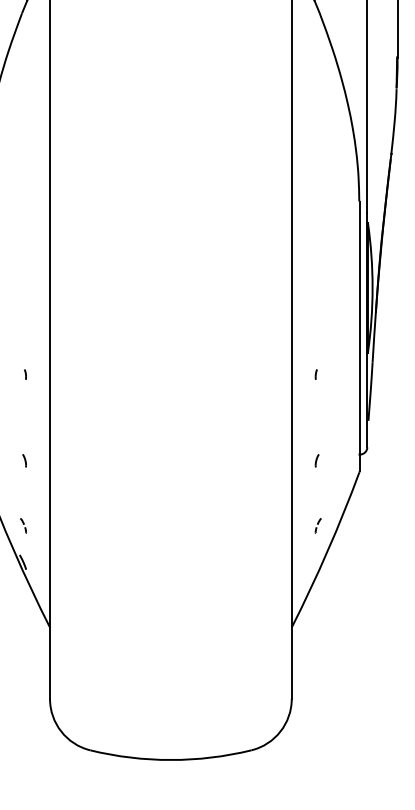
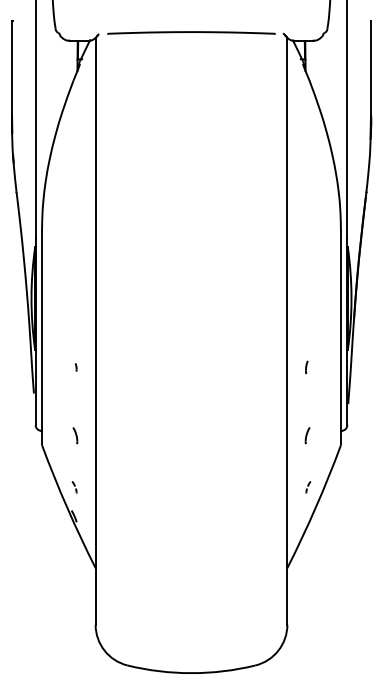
part: (315, 374) -> (306, 367), size x1.6
part: (24, 460) -> (75, 435), size x1.6
part: (317, 460) -> (307, 435), size x1.6

